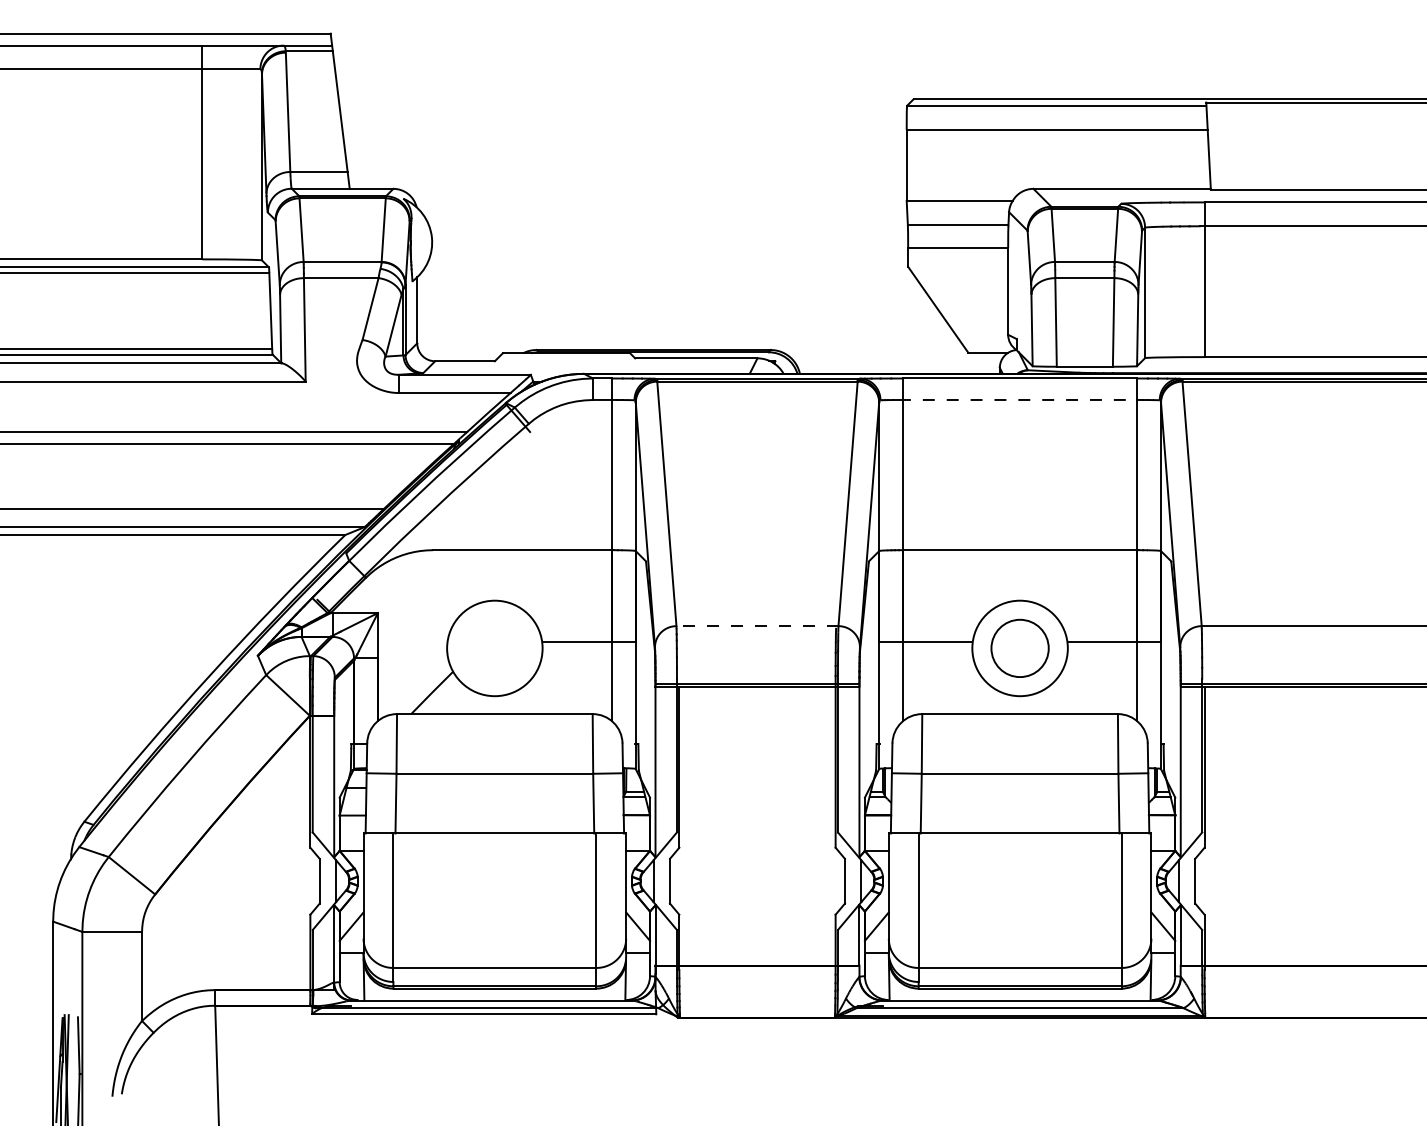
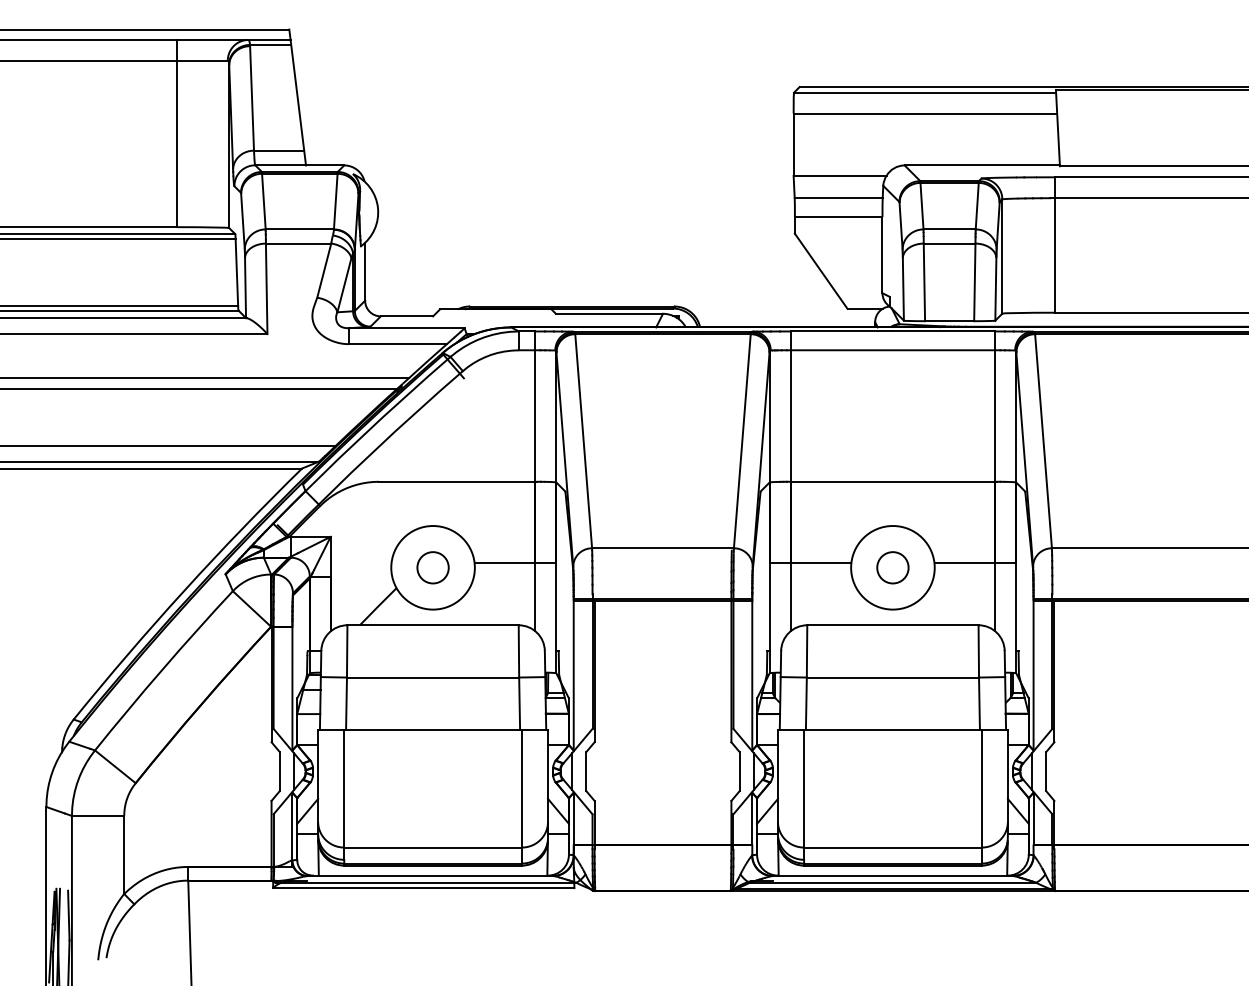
line: (1018, 399) -> (891, 349), dashed -> solid
line: (756, 626) -> (662, 548), dashed -> solid
circle: (494, 648) -> (432, 567), added
circle: (1020, 648) -> (893, 567), size x0.62

